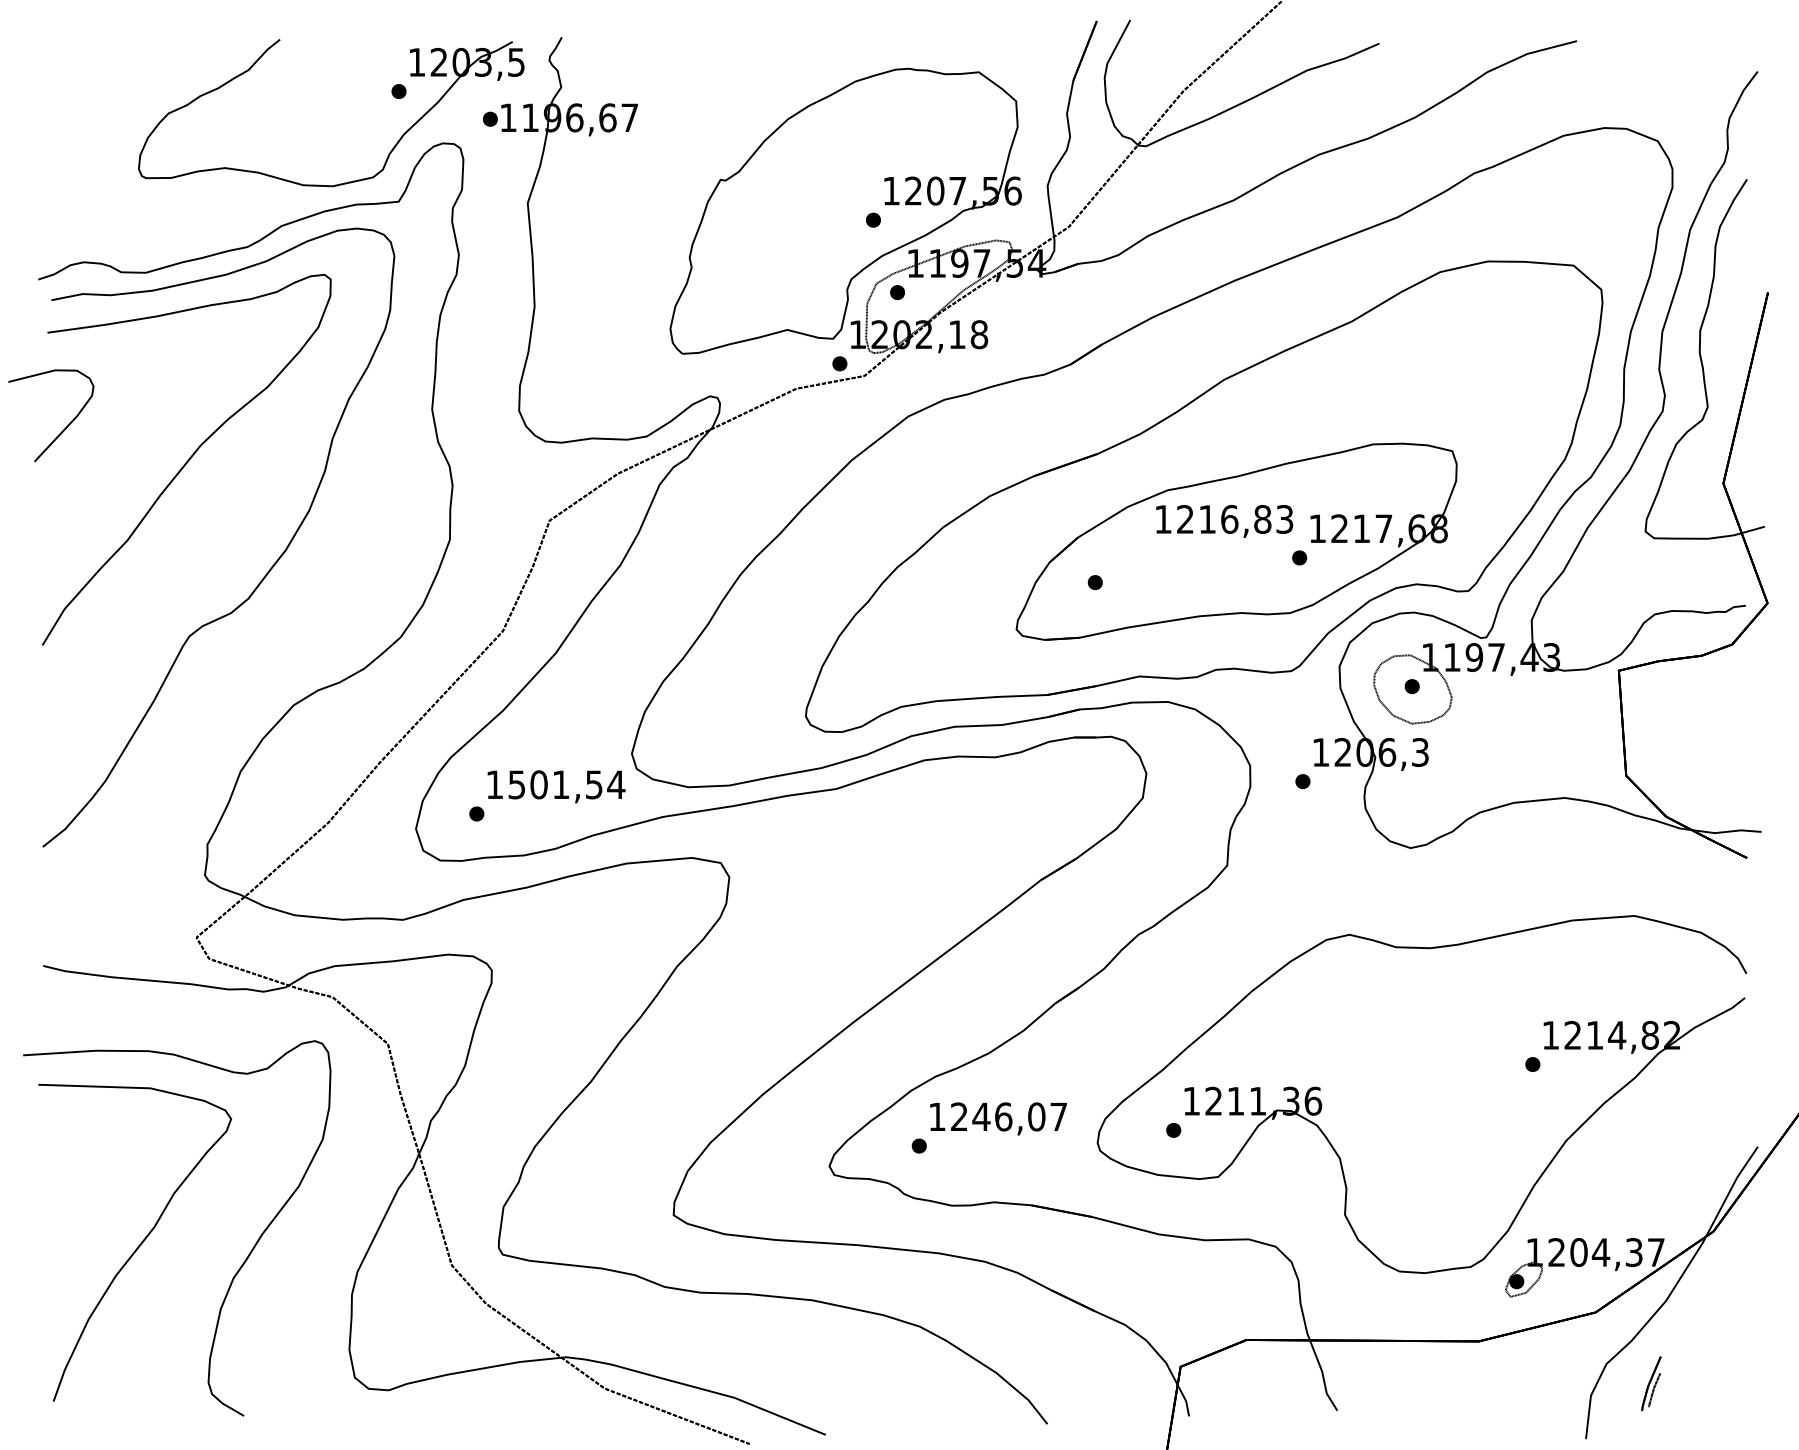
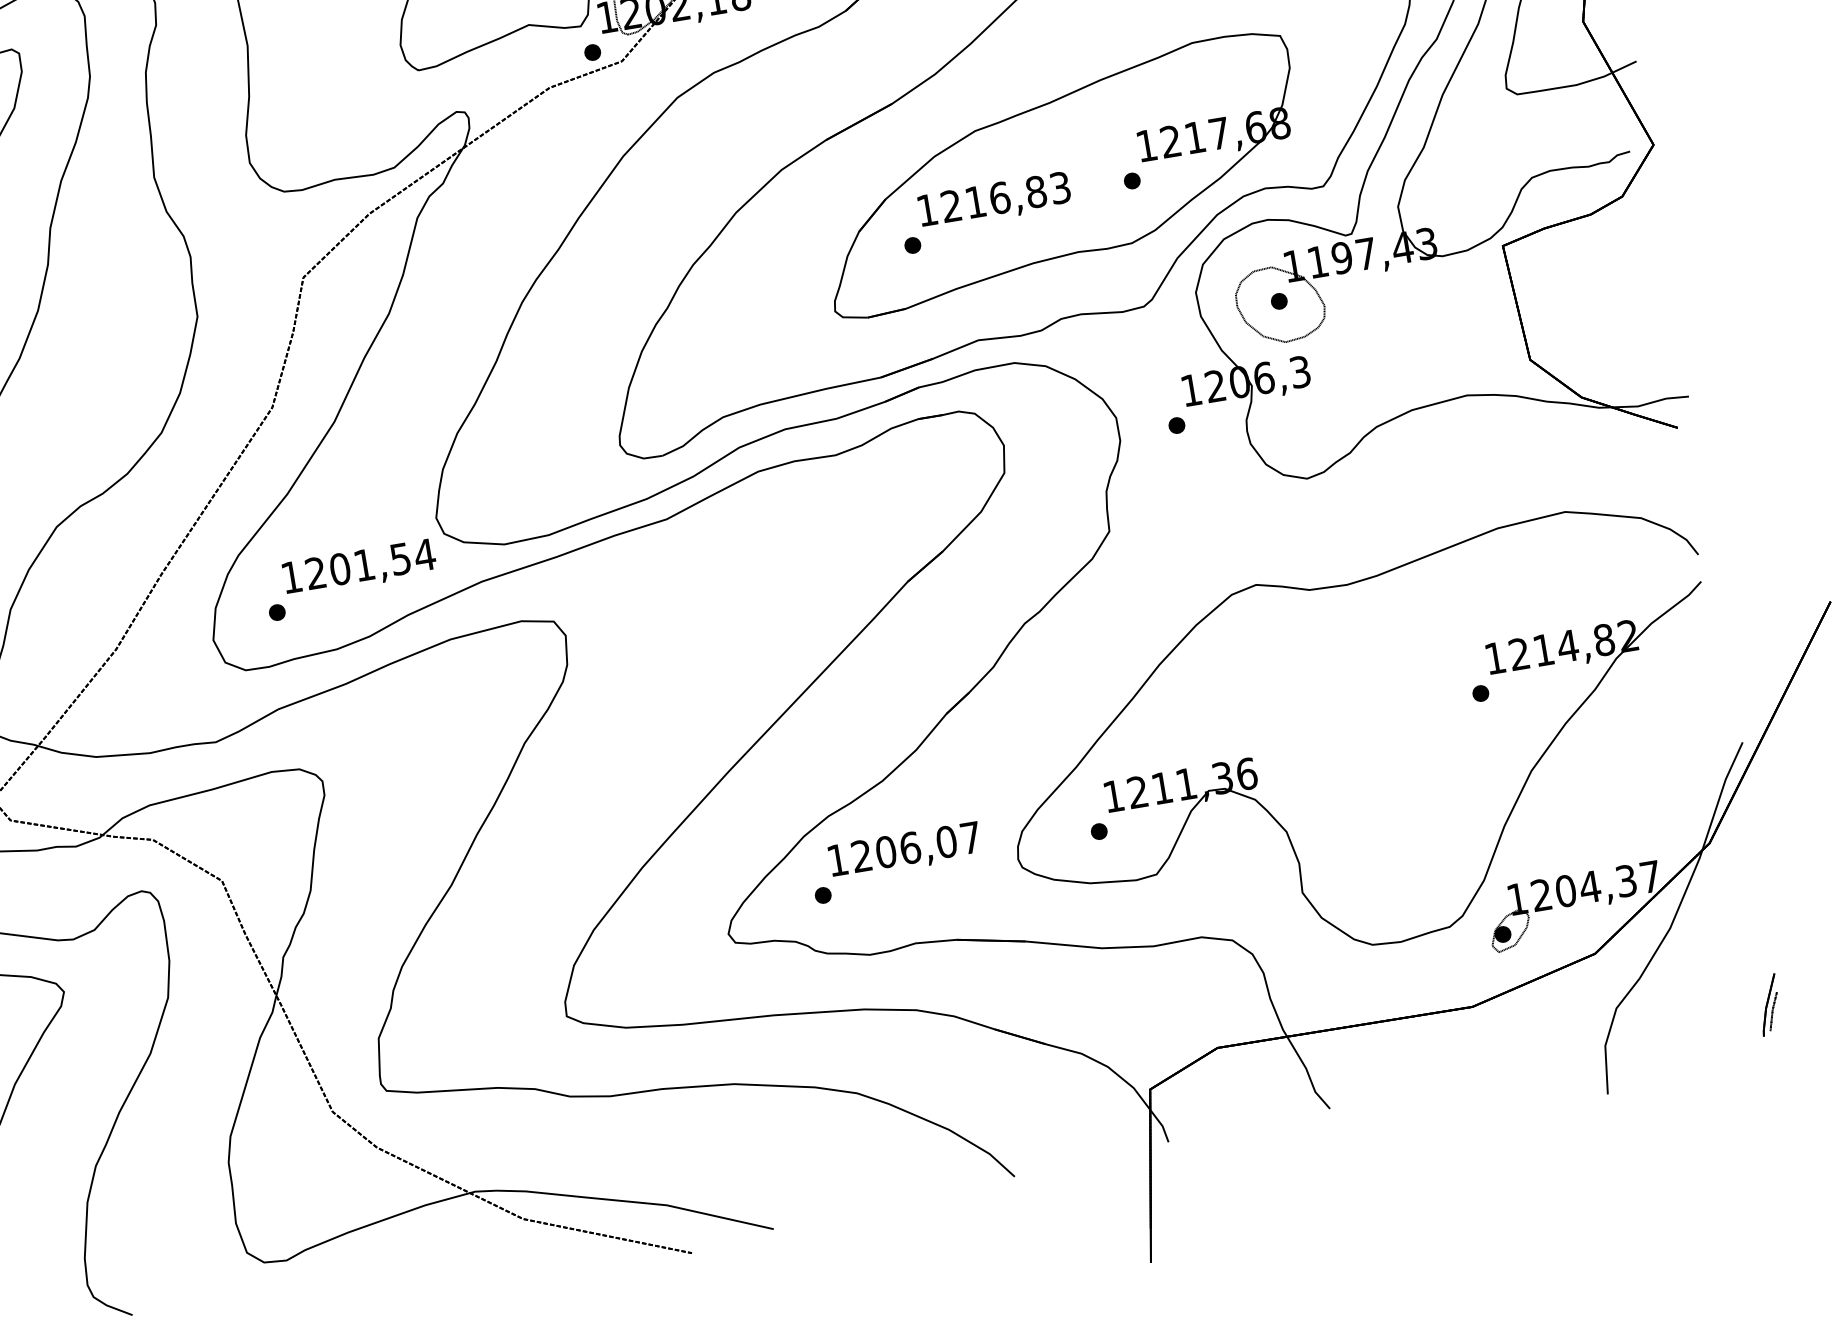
text: (1224, 521) -> (994, 201), moved
text: (516, 784) -> (315, 572), 1501,54 -> 1201,54
text: (981, 1116) -> (886, 851), 1246,07 -> 1206,07
part: (1651, 1383) -> (1769, 1004), moved

